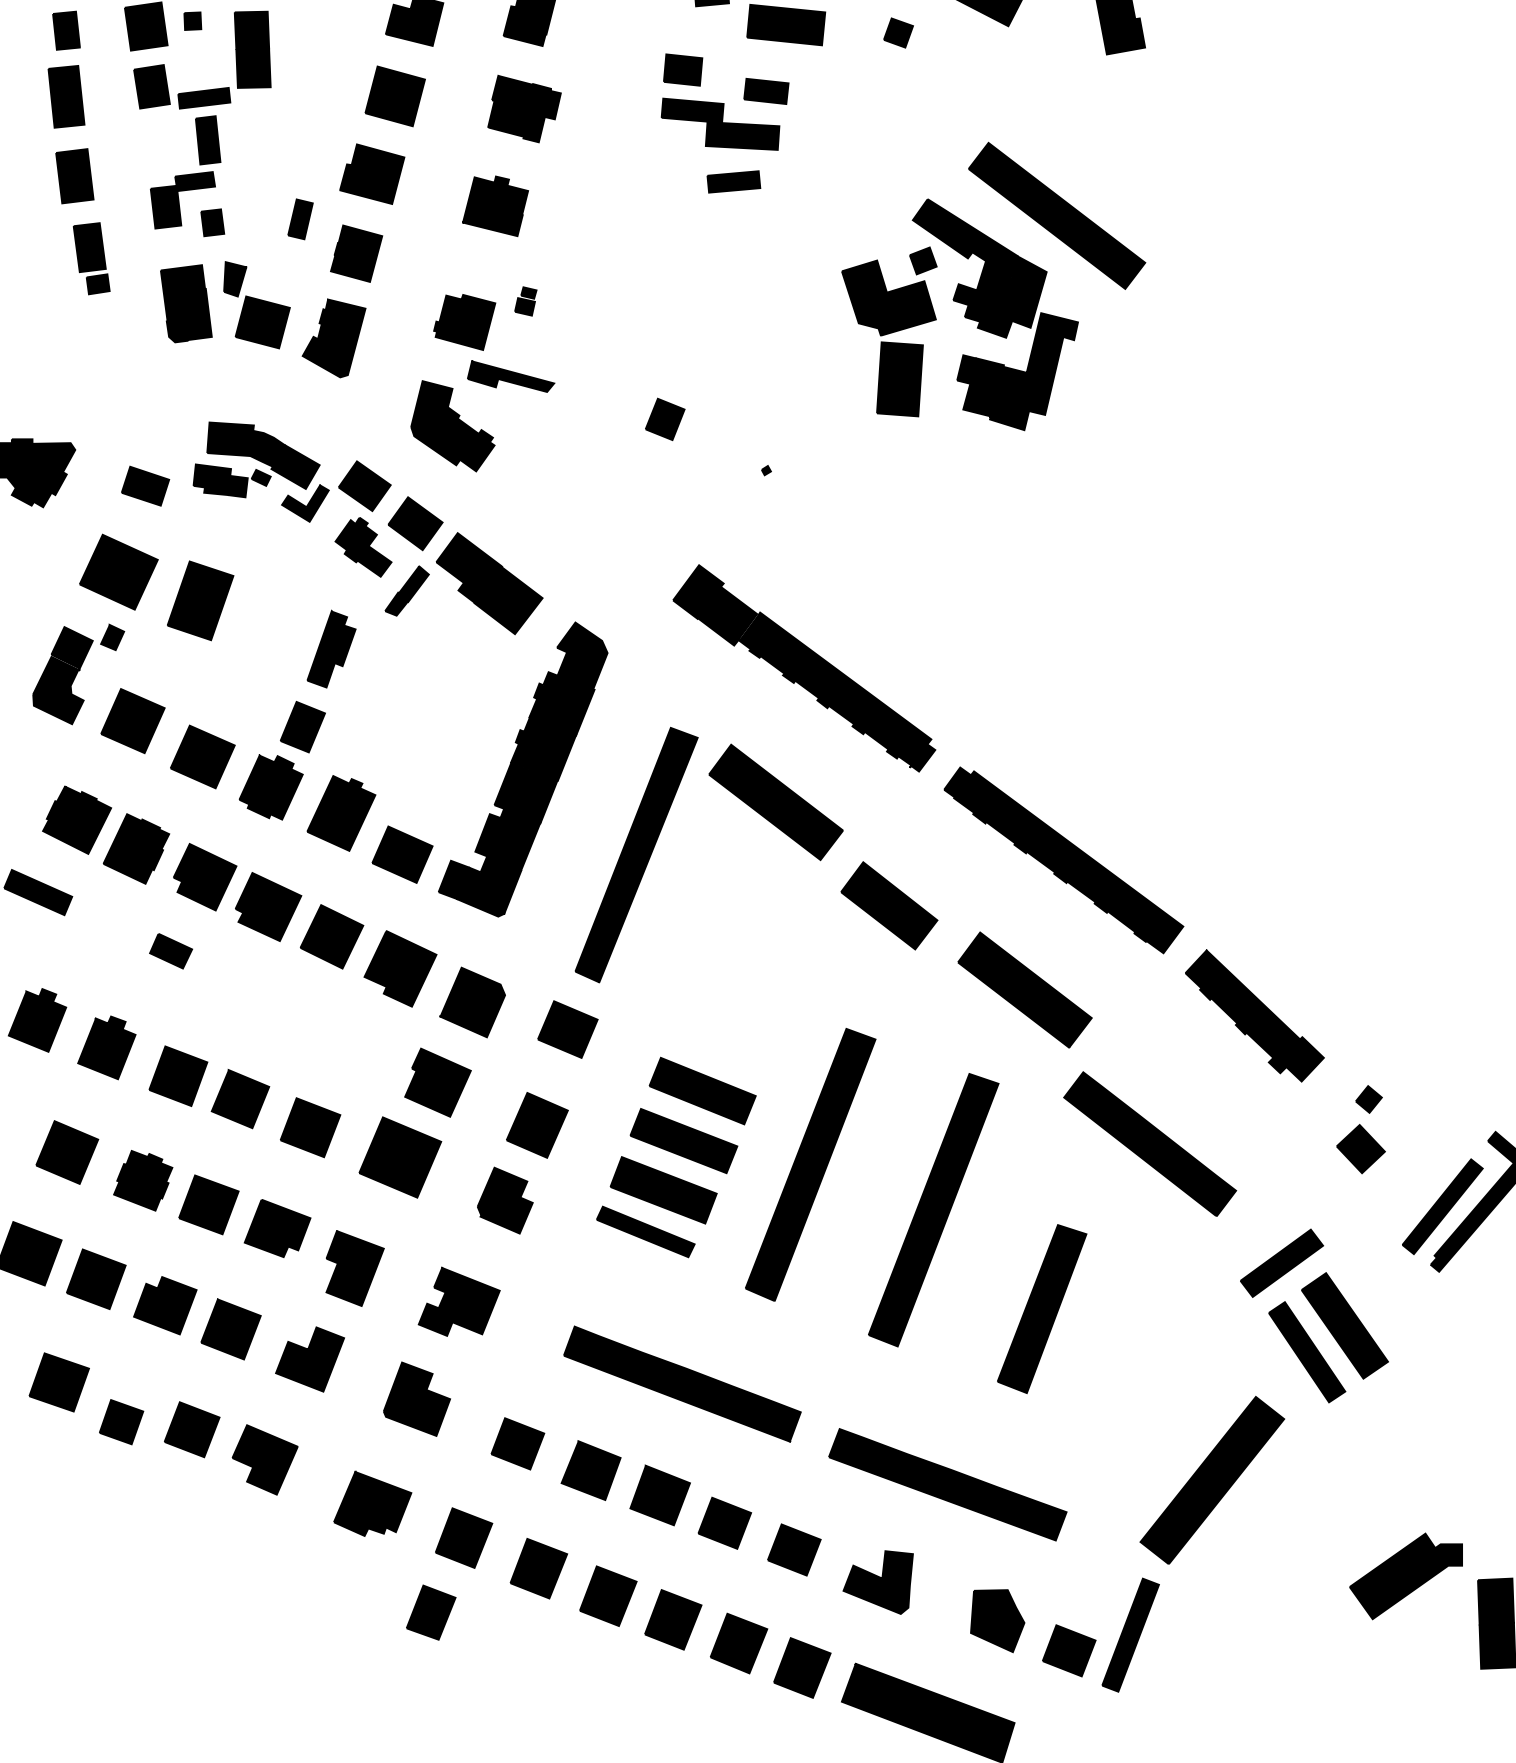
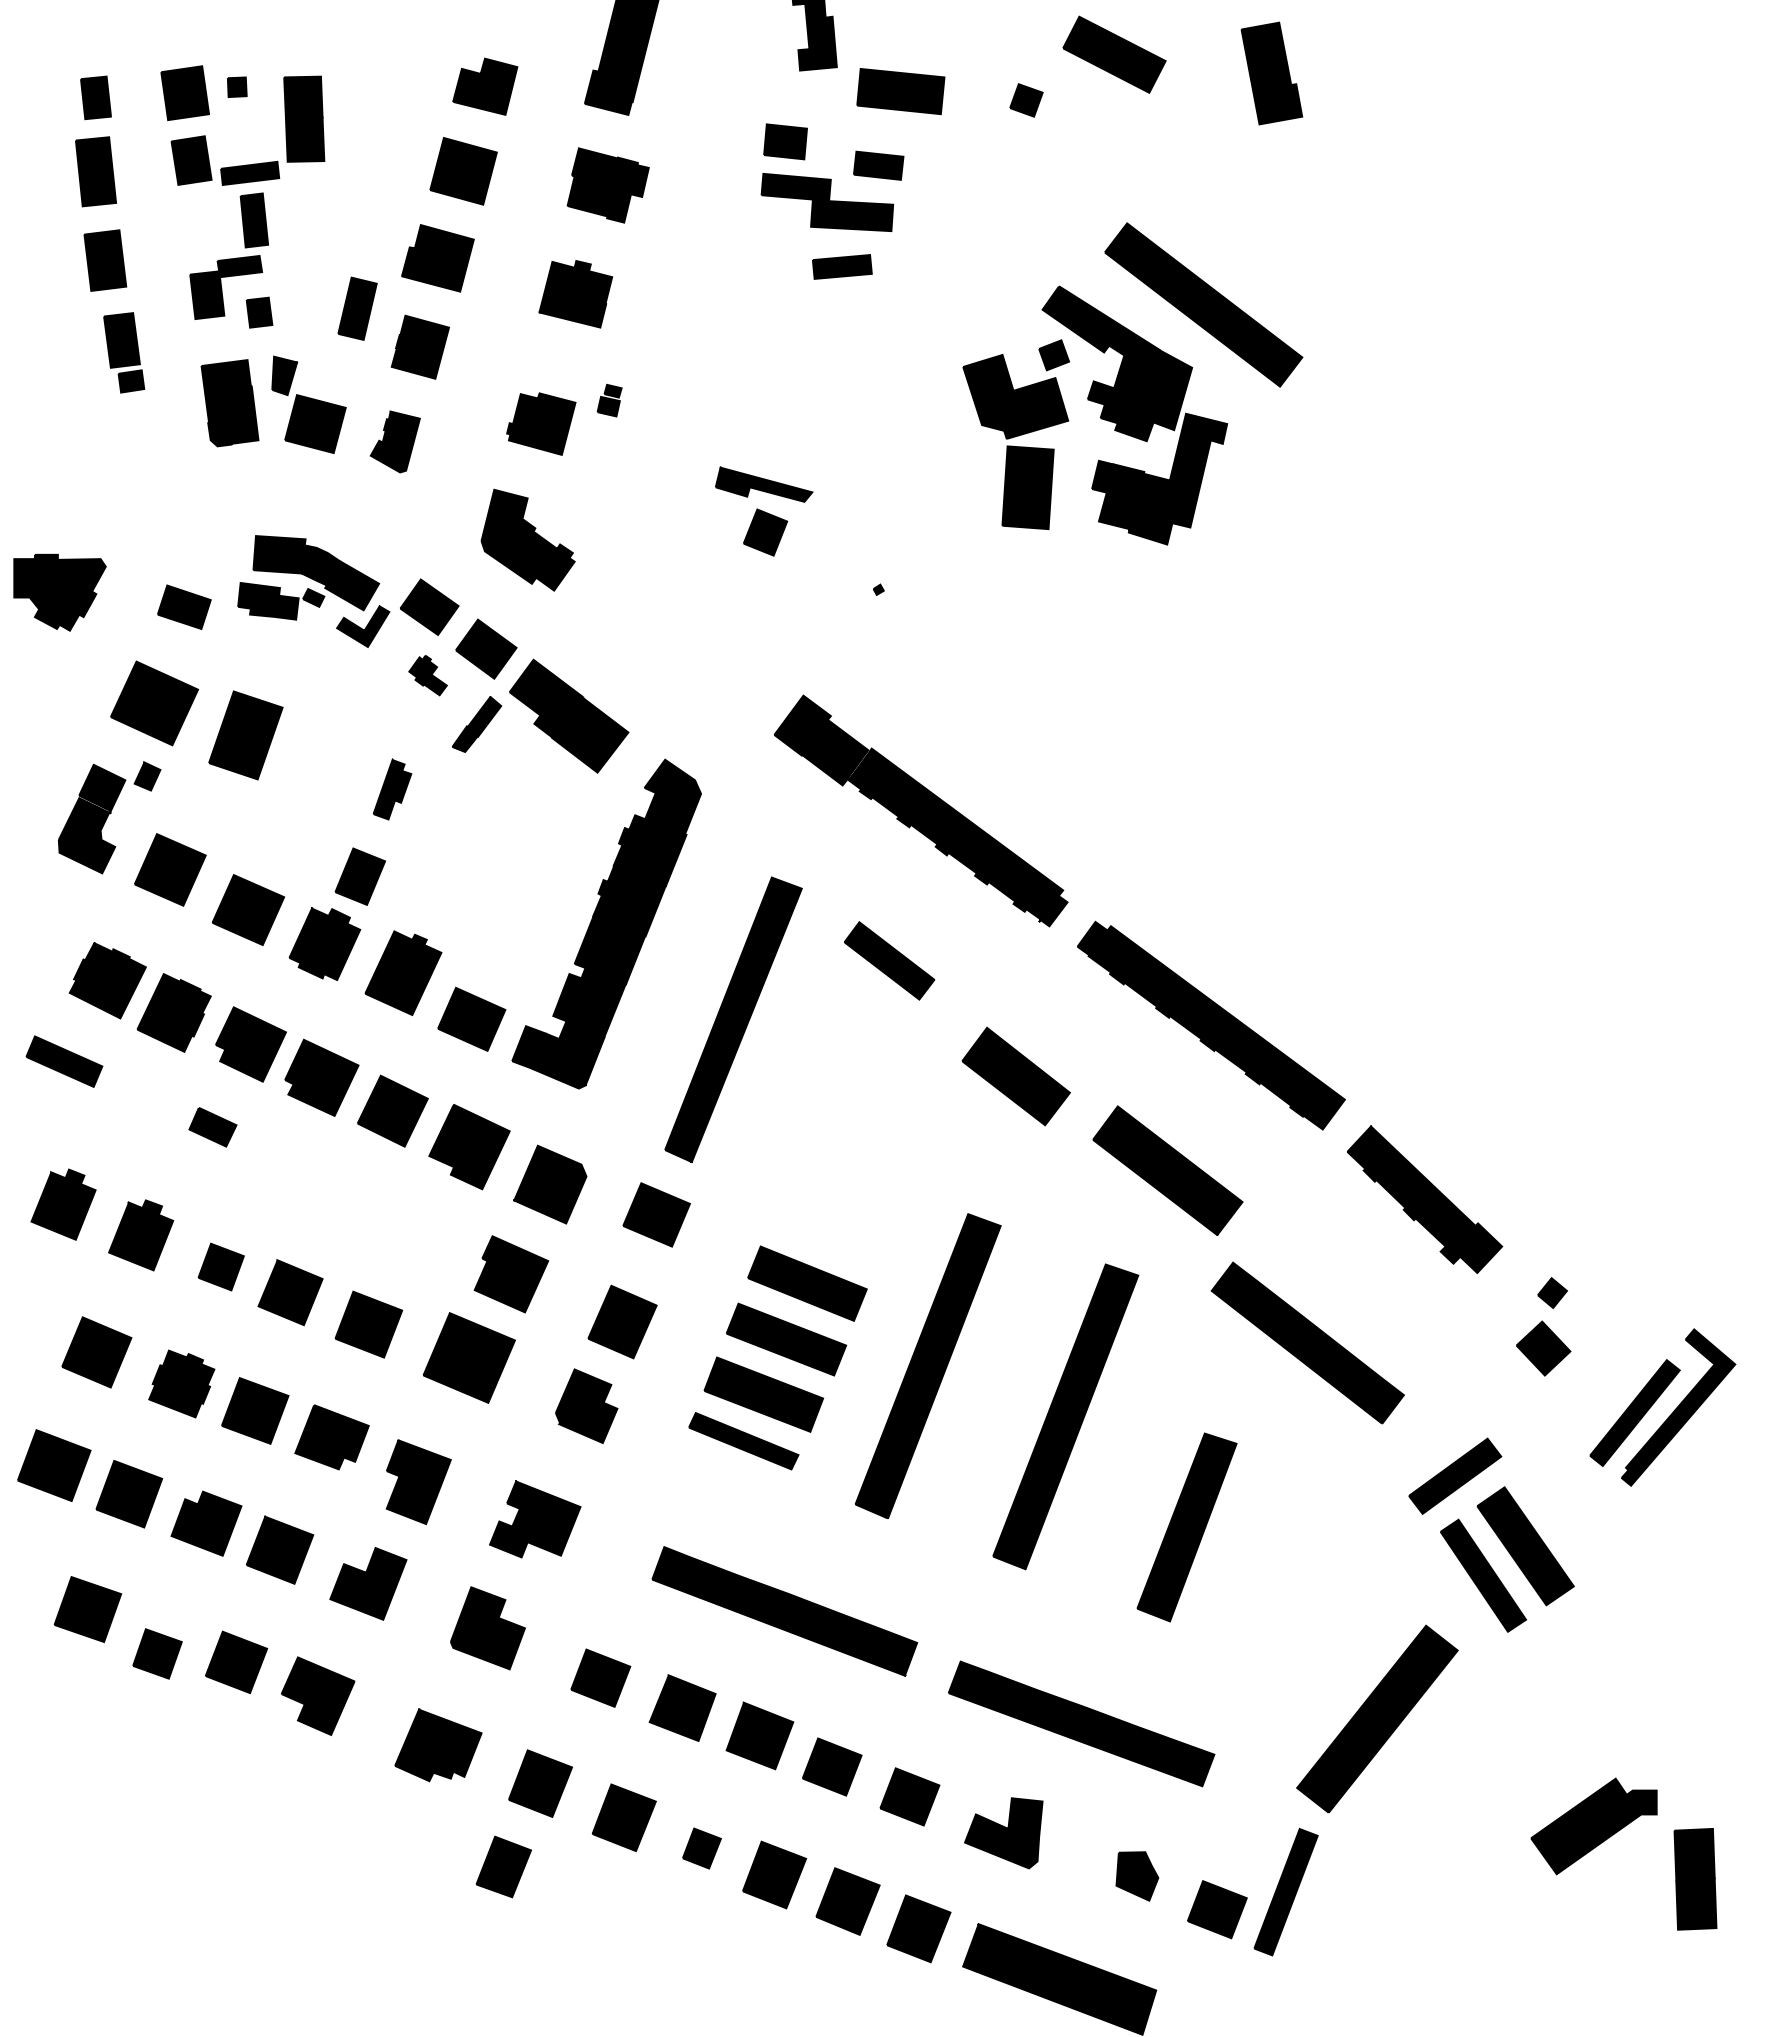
part: (300, 219) -> (357, 308), size x1.4
part: (334, 337) -> (395, 441), size x0.7
part: (511, 376) -> (764, 484), moved
part: (362, 547) -> (427, 675), size x0.6
part: (331, 649) -> (392, 789), size x0.7
part: (776, 802) -> (889, 960), size x0.6
part: (178, 1075) -> (221, 1266), size x0.7
part: (607, 1596) -> (701, 1848), size x0.6
part: (997, 1621) -> (1137, 1876), size x0.7

